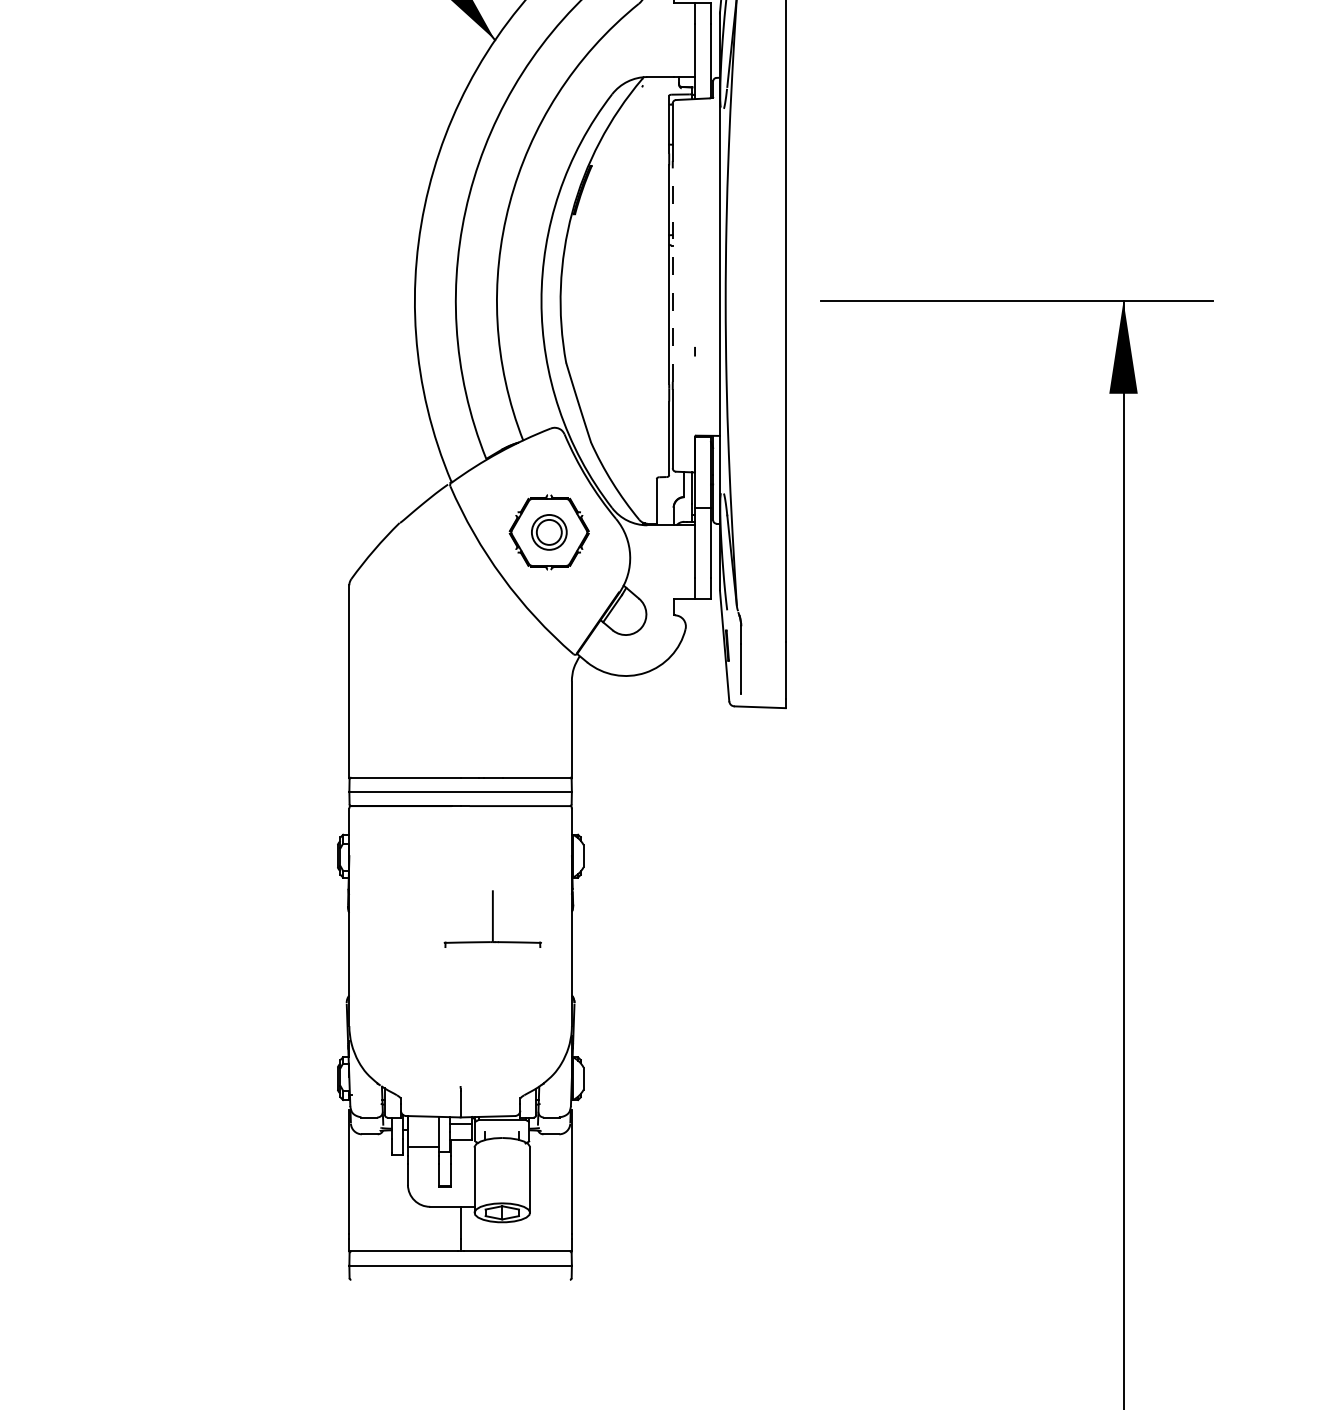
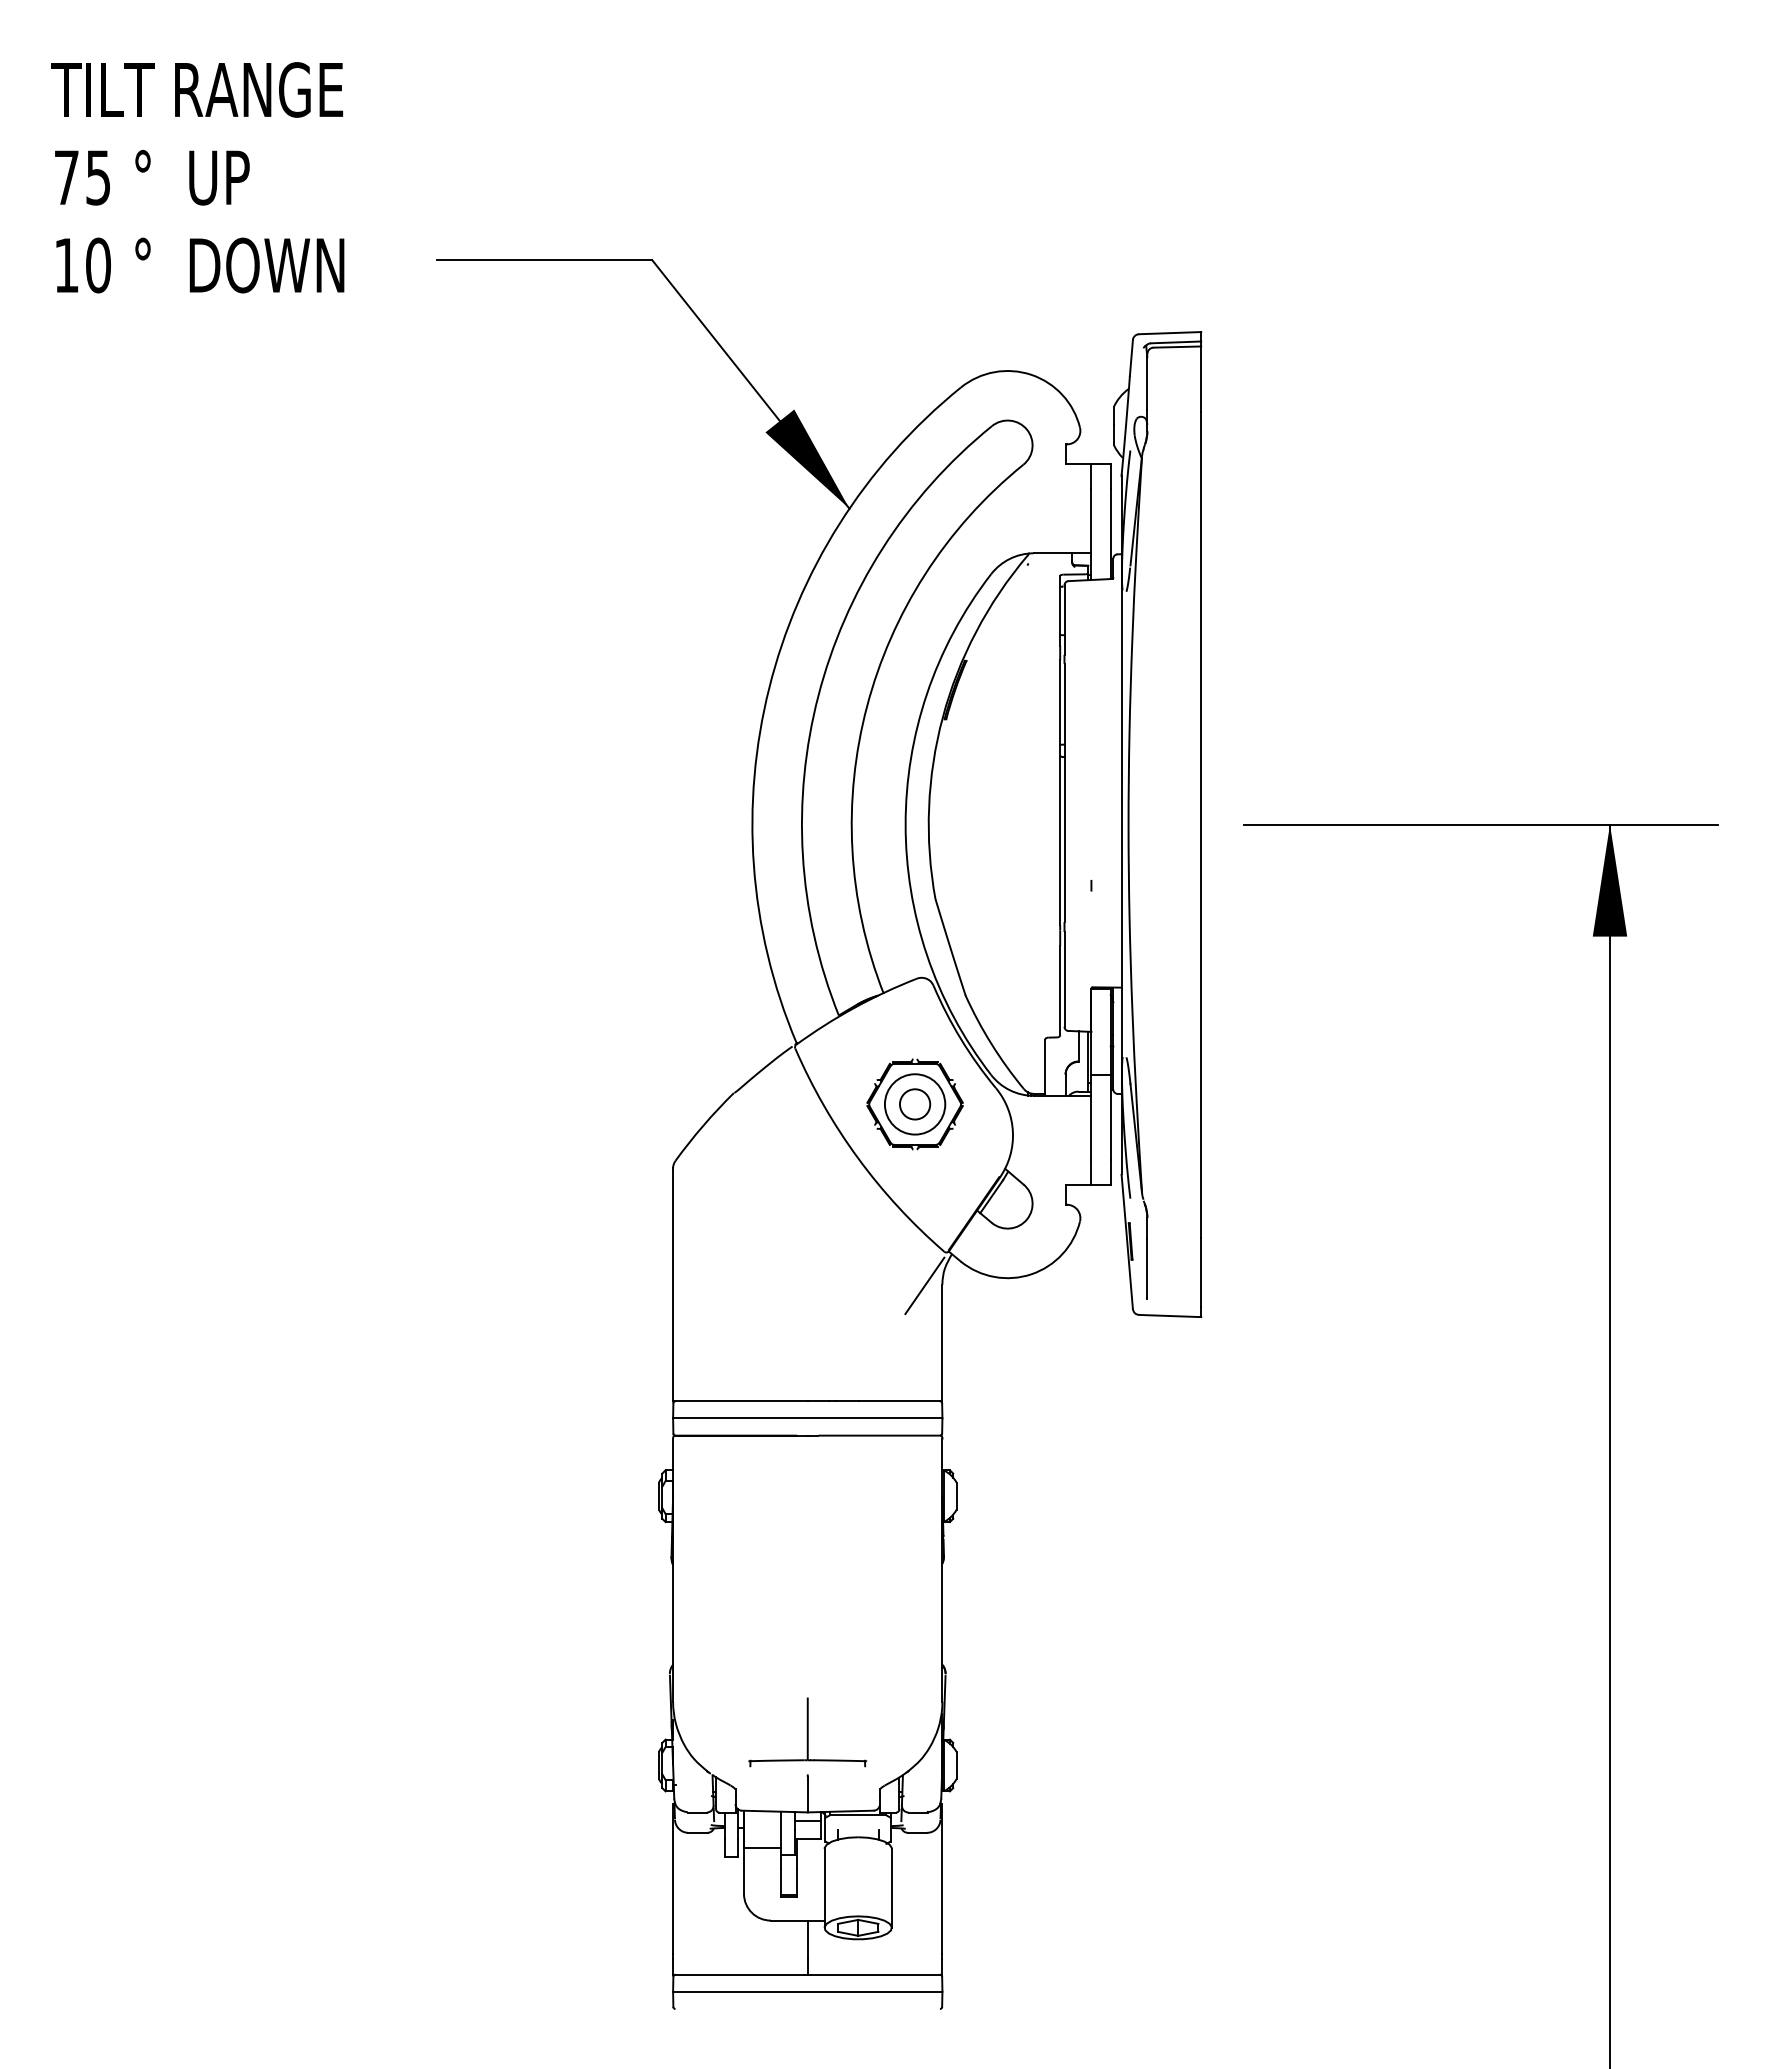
line: (672, 274) -> (1064, 792), dashed -> solid
circle: (548, 532) -> (914, 1104), size x1.43
line: (557, 682) -> (924, 1285), added
part: (492, 919) -> (807, 1732), moved

